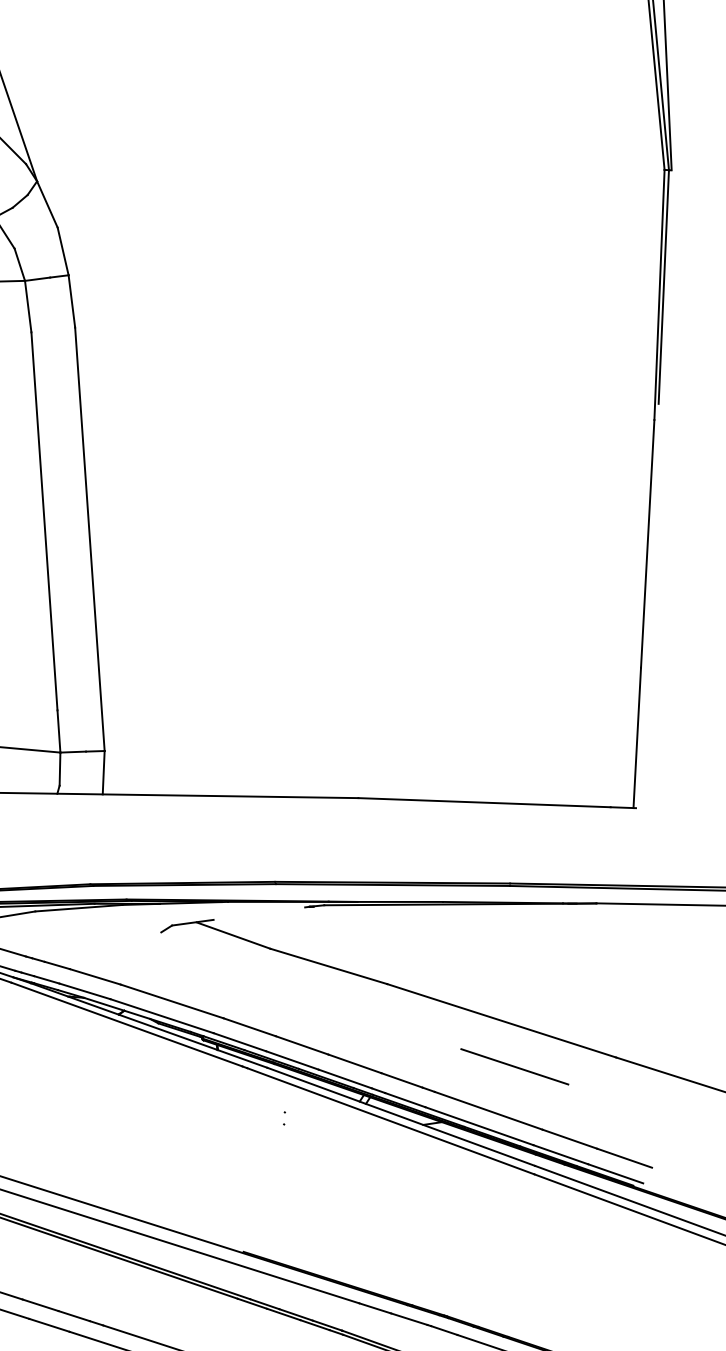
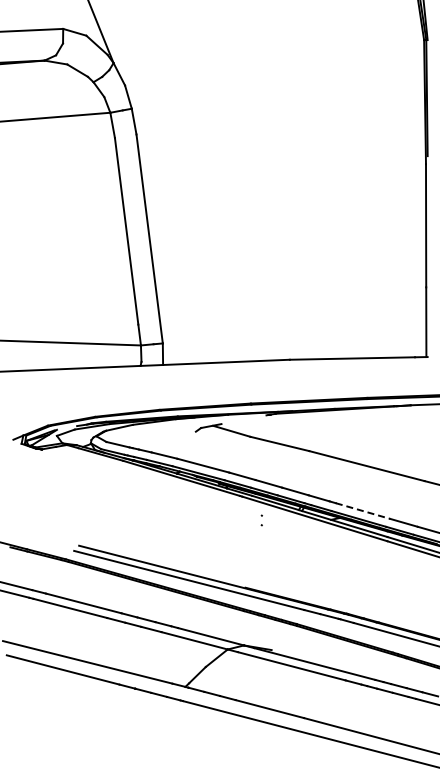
line: (514, 1066) -> (374, 488), removed
line: (489, 1111) -> (363, 511), solid -> dashed
part: (285, 1118) -> (262, 520), size x1.6

